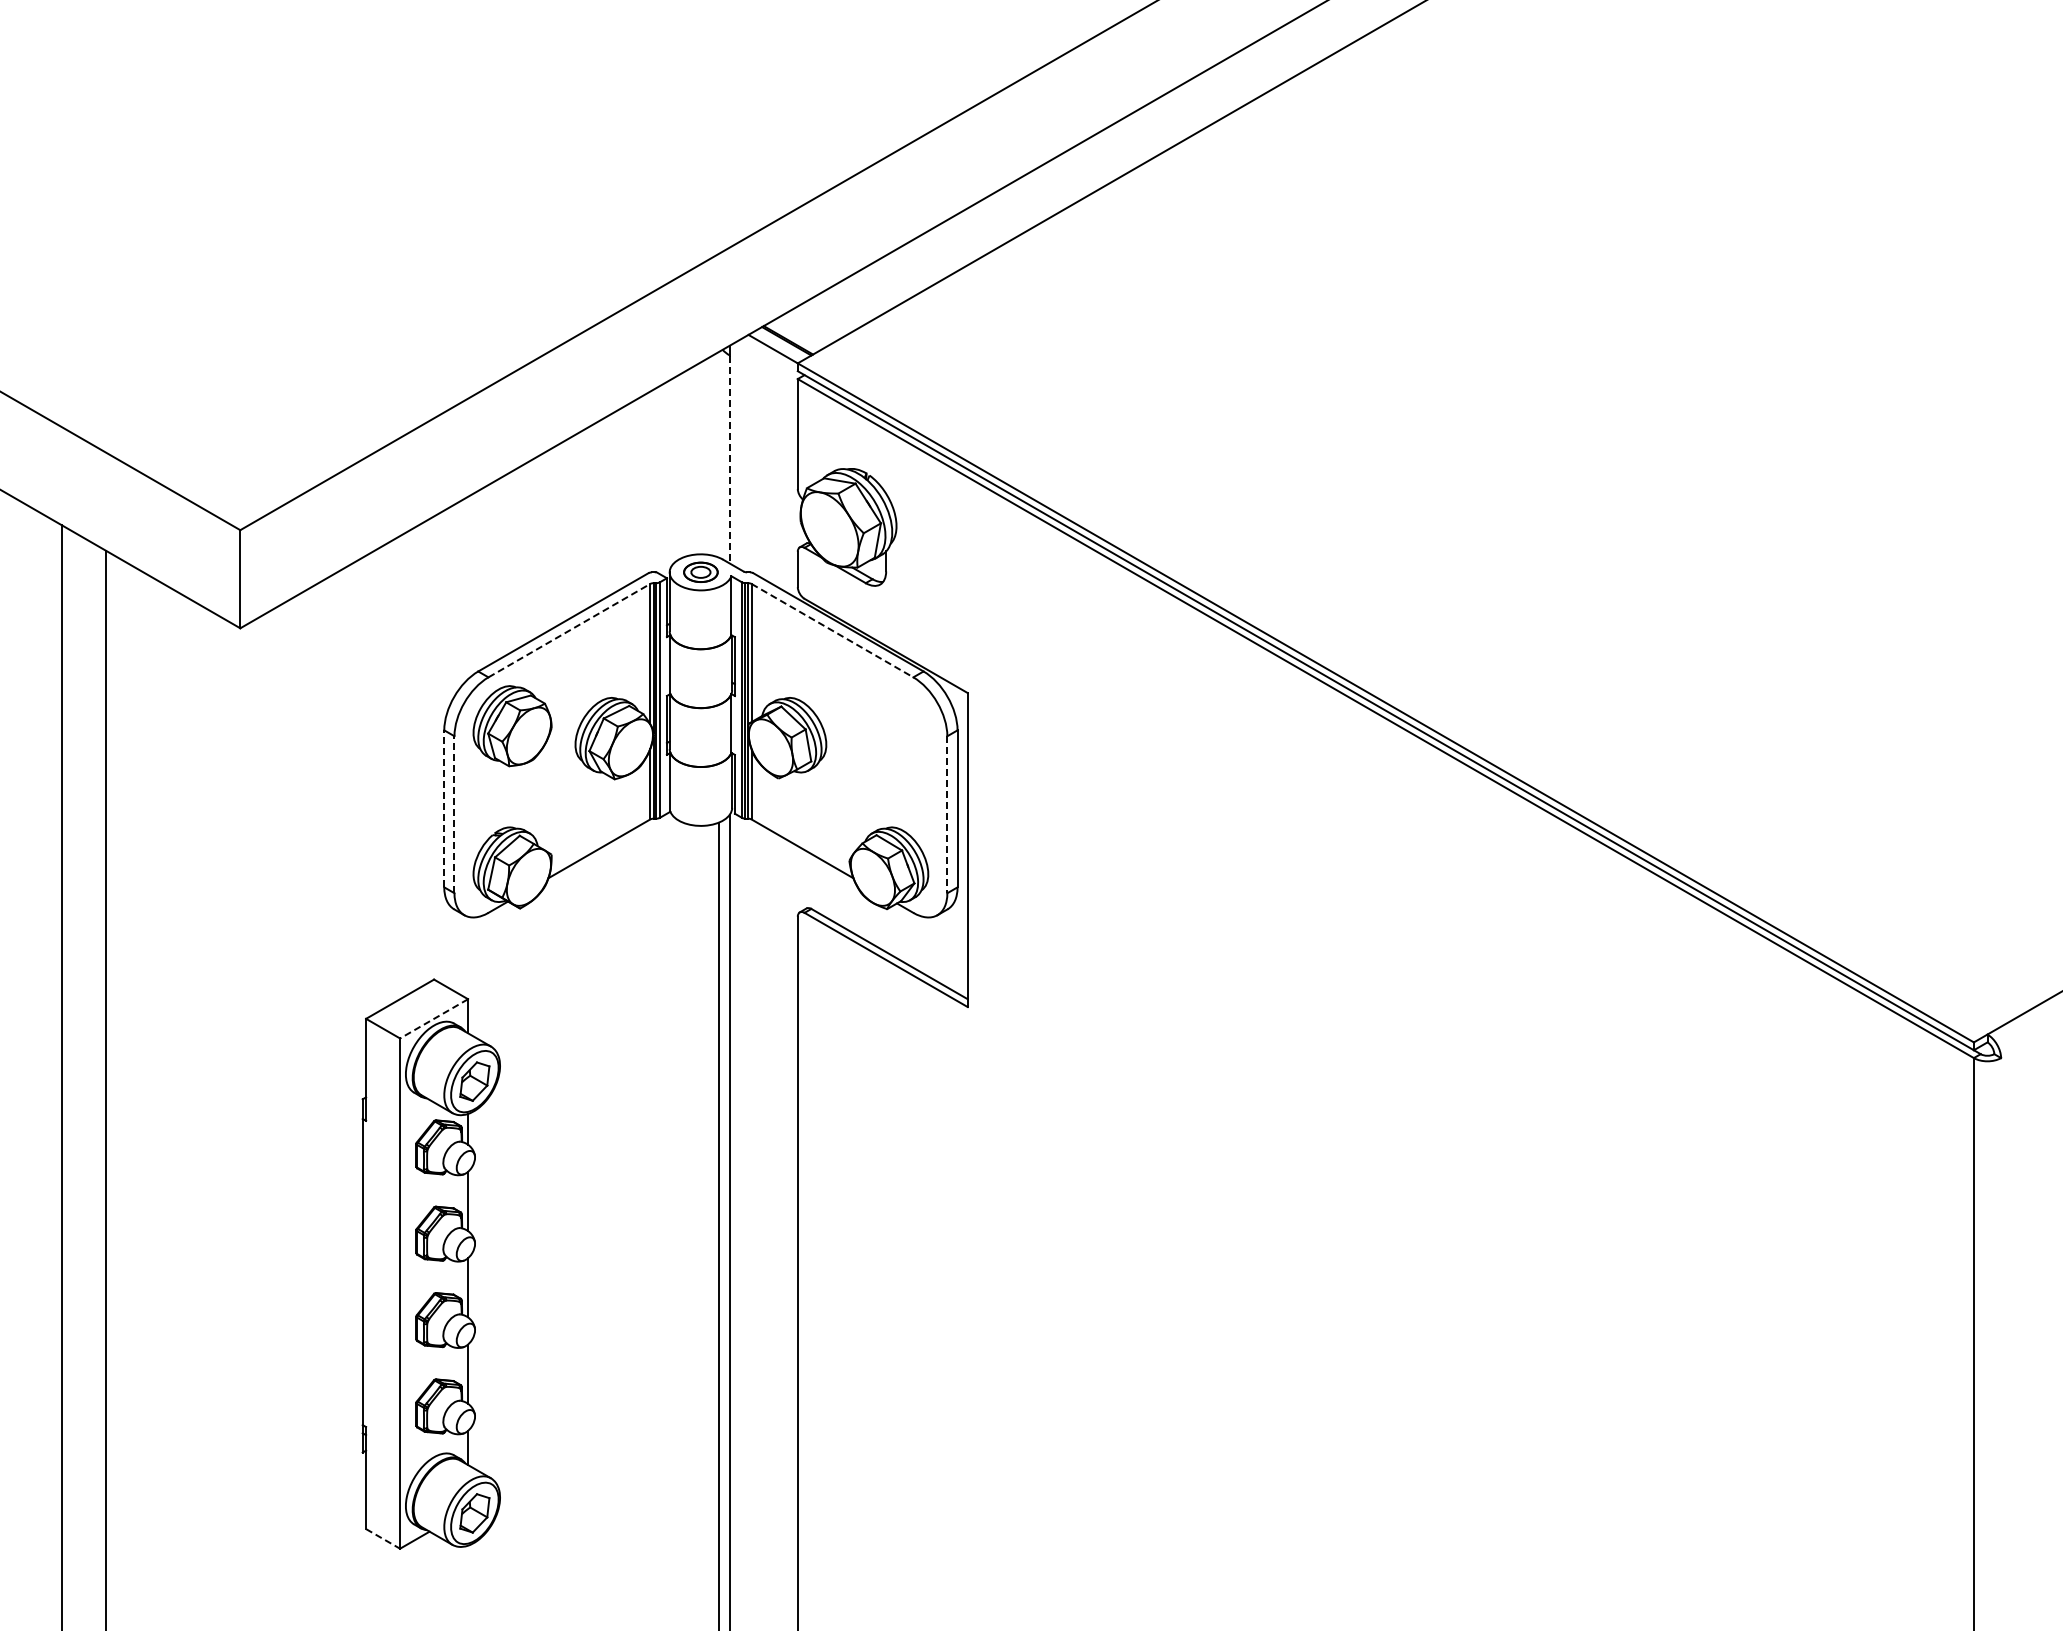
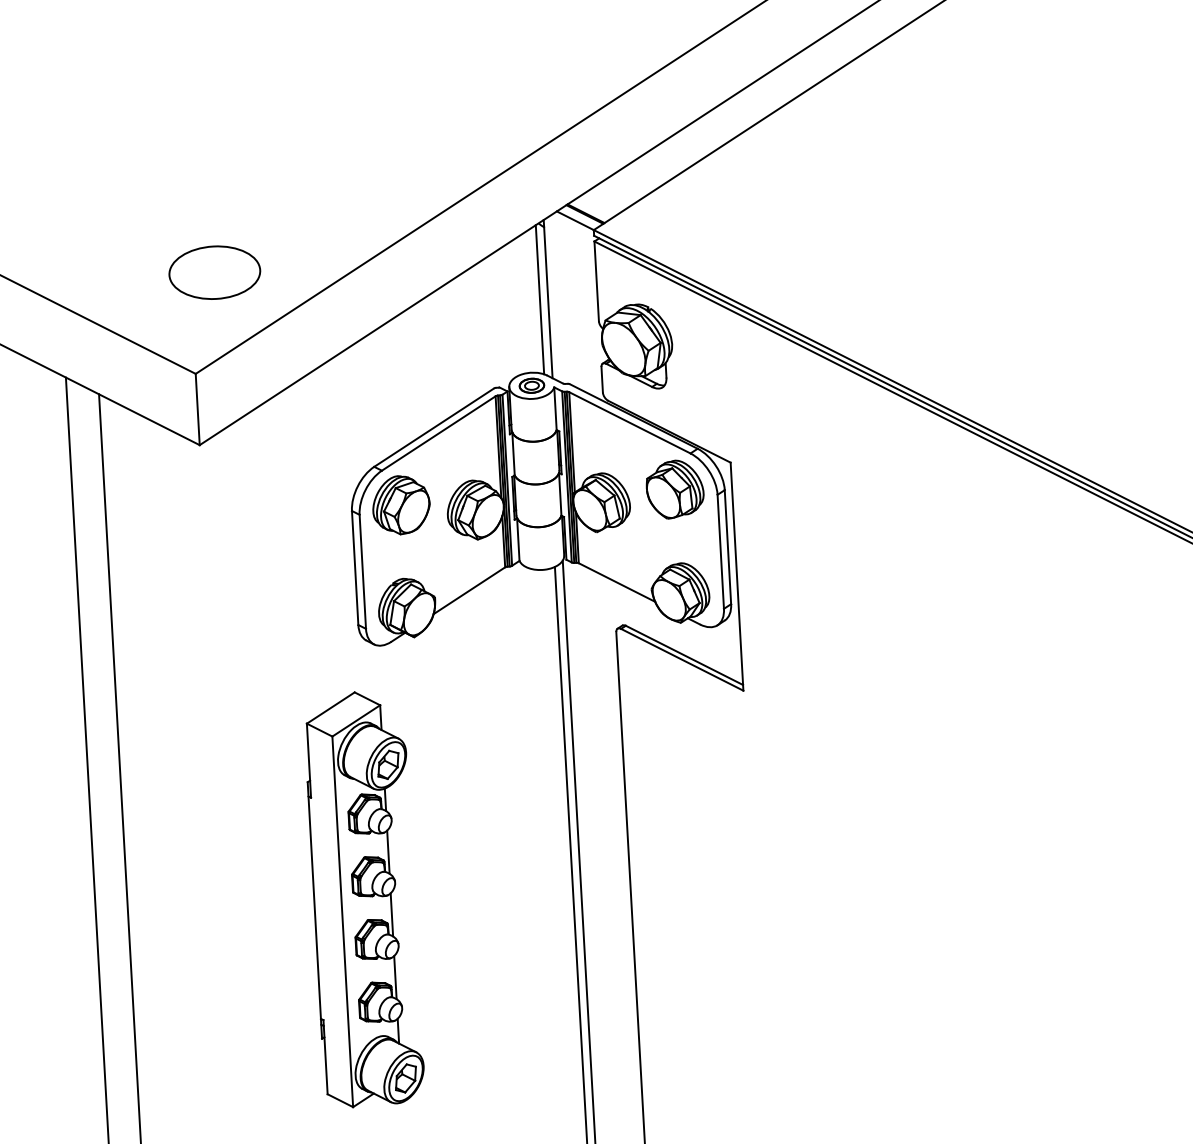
part: (274, 392) -> (214, 272), added
line: (718, 454) -> (539, 299), added
line: (729, 460) -> (548, 303), dashed -> solid
line: (569, 630) -> (438, 433), dashed -> solid
line: (832, 630) -> (629, 422), dashed -> solid
part: (889, 725) -> (675, 489), added
line: (444, 808) -> (355, 567), dashed -> solid
line: (454, 814) -> (362, 571), dashed -> solid
line: (947, 815) -> (720, 552), dashed -> solid
line: (433, 1019) -> (355, 721), dashed -> solid
line: (383, 1538) -> (340, 1100), dashed -> solid

